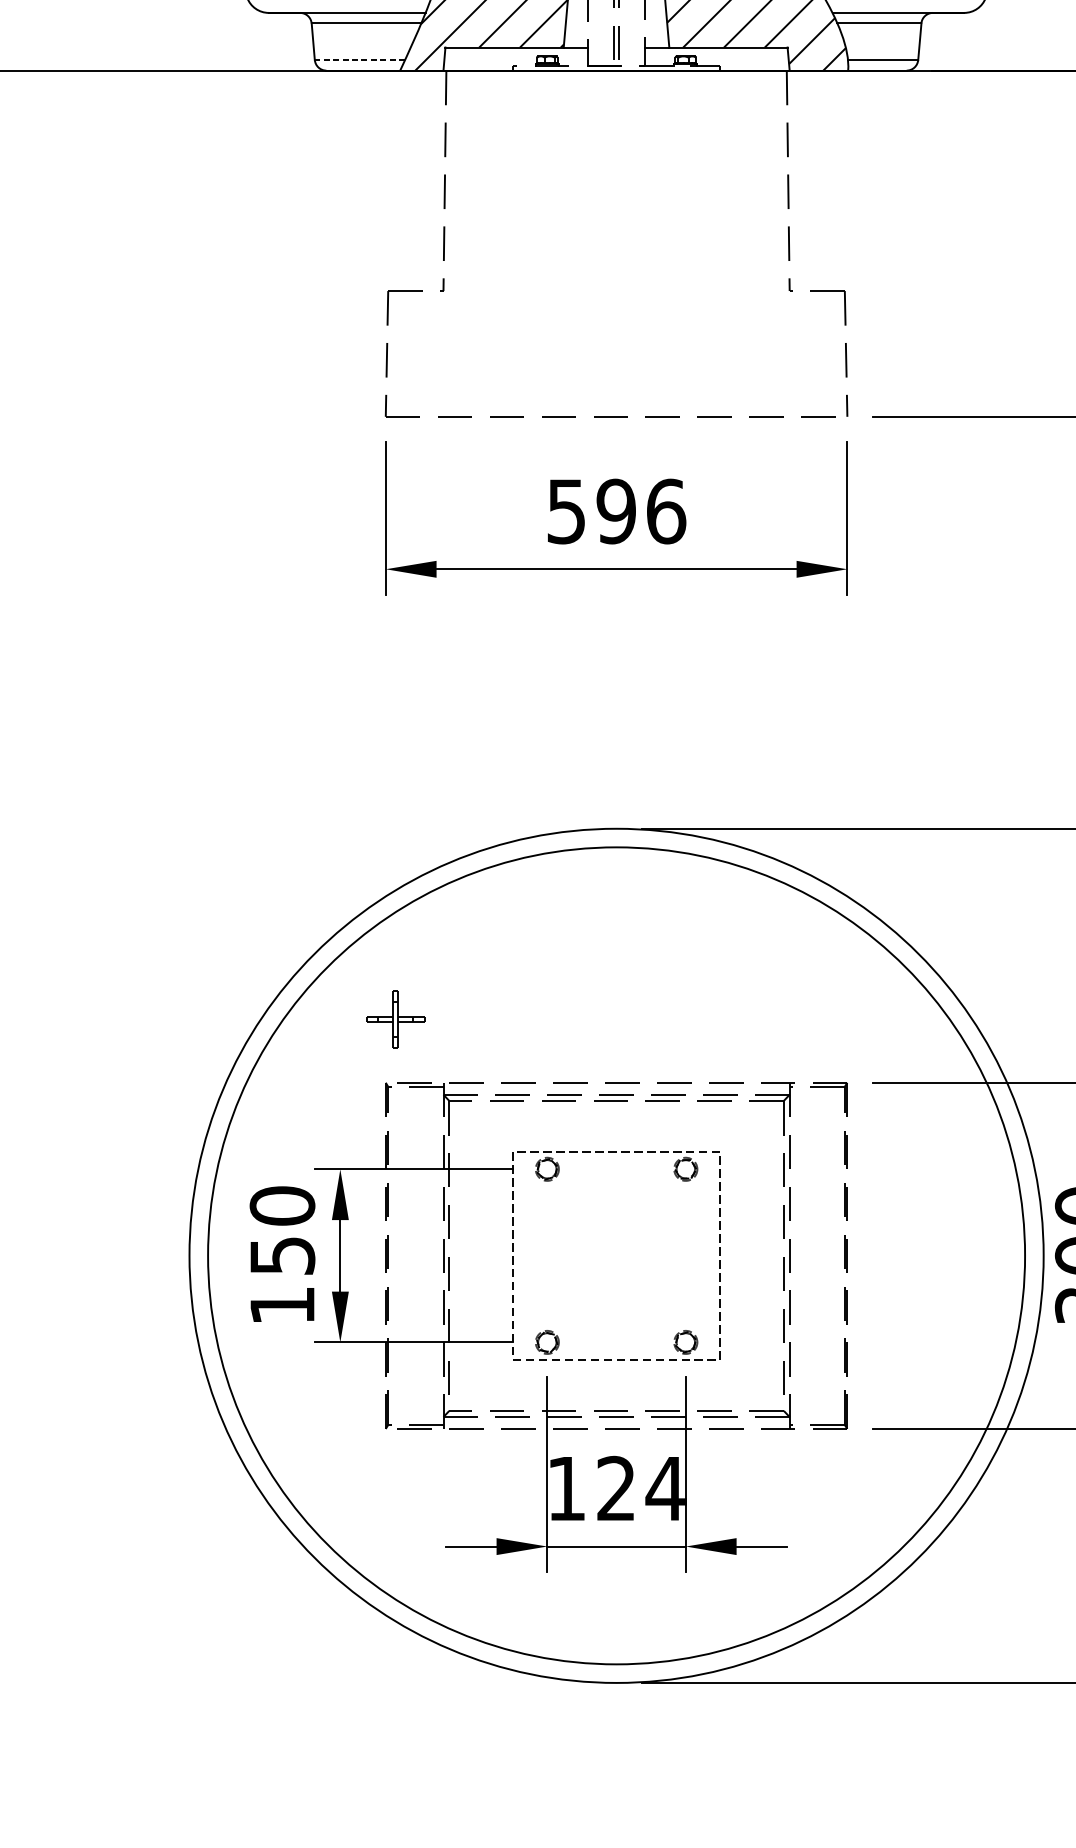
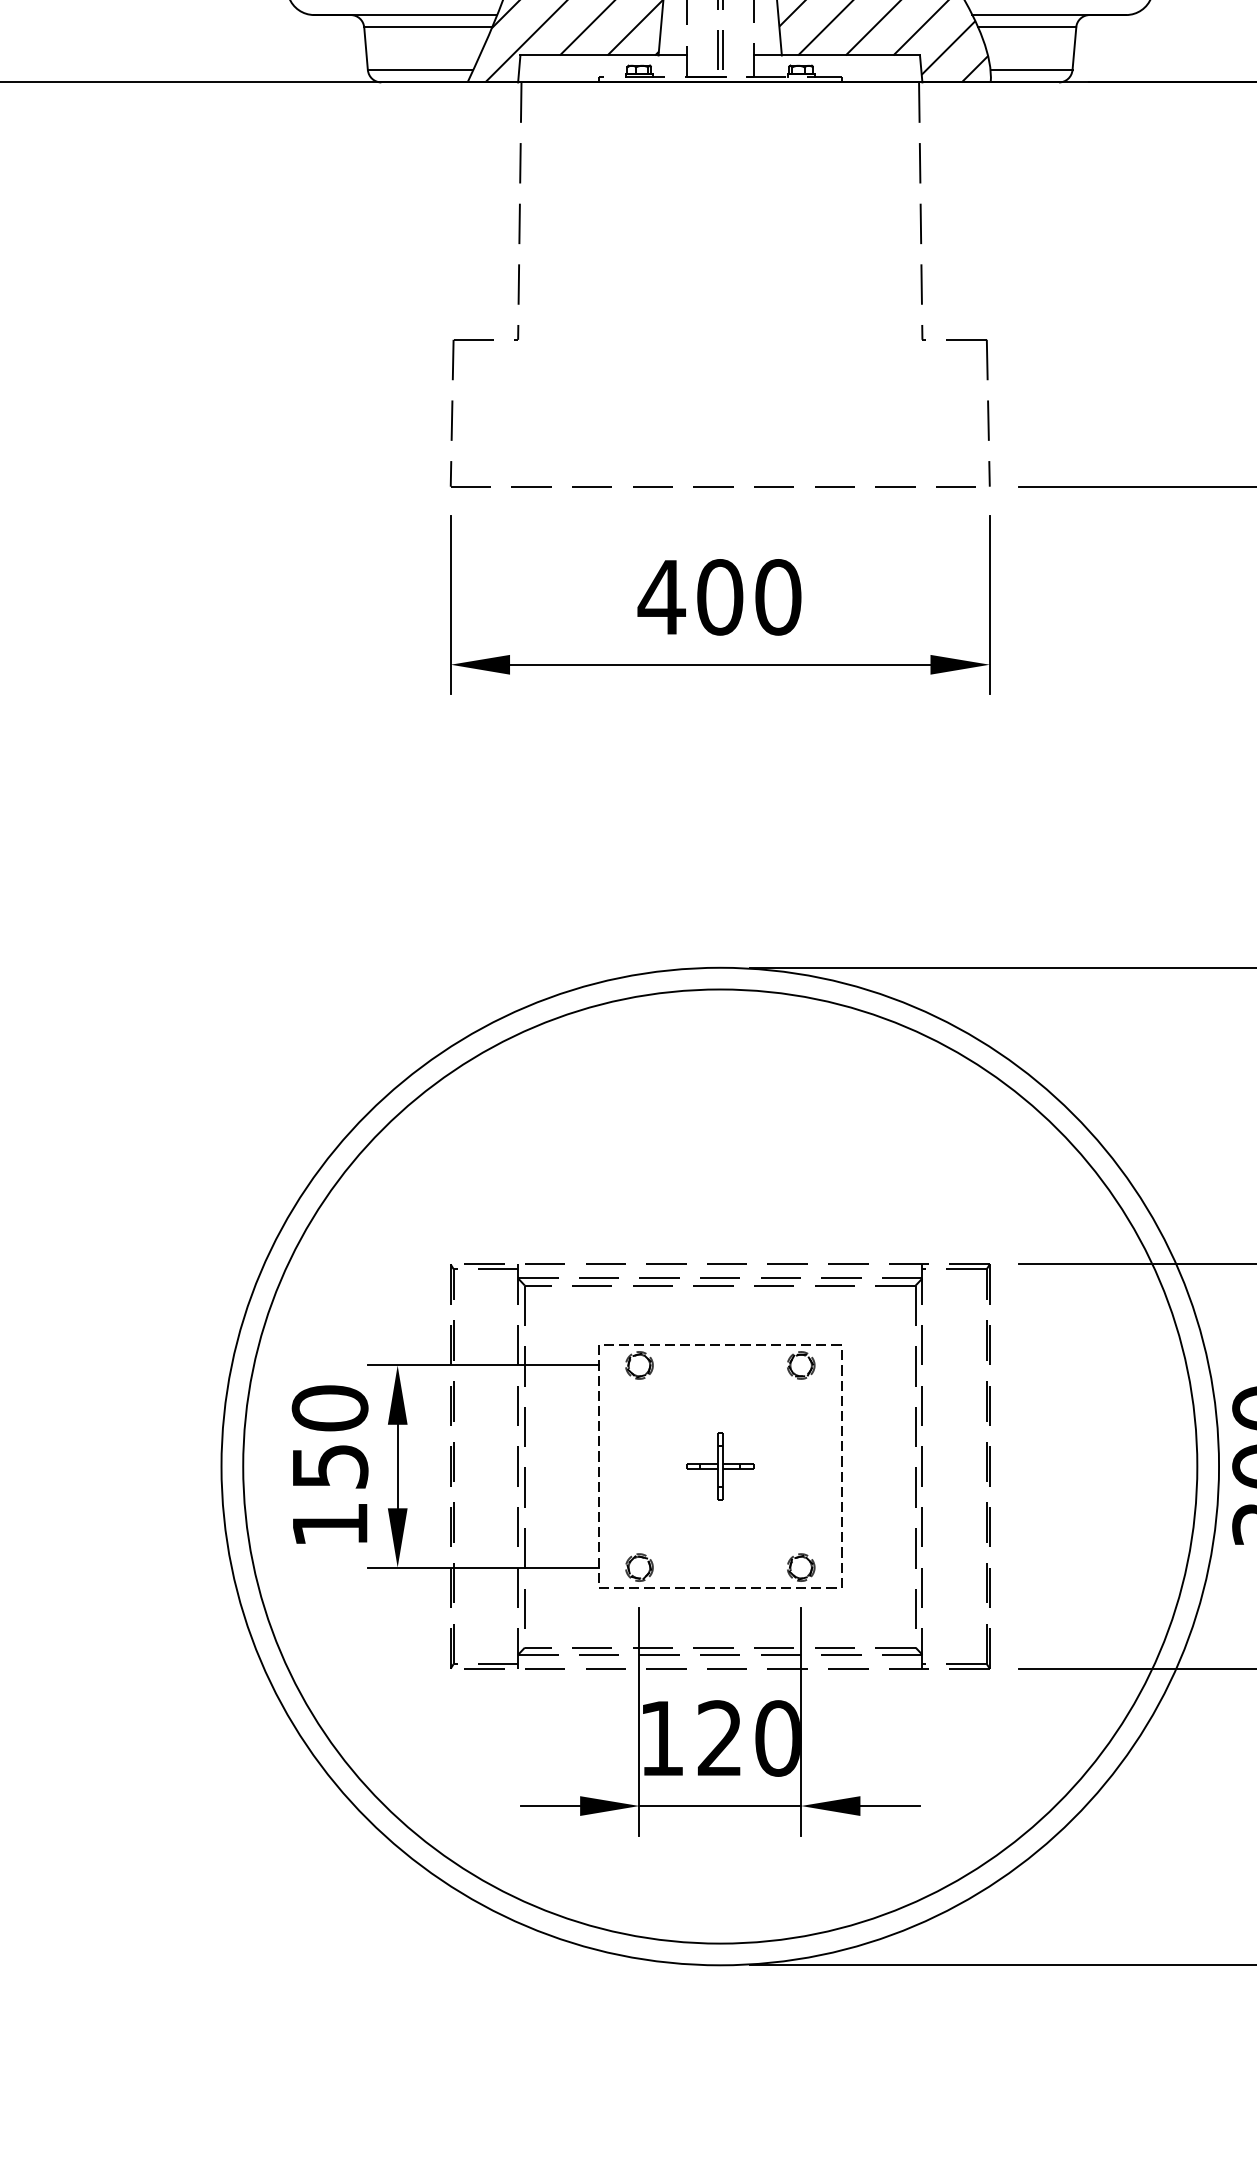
line: (359, 60) -> (420, 70), dashed -> solid
text: (615, 511) -> (719, 597), 596 -> 400
part: (395, 1019) -> (720, 1466), moved
text: (665, 1488) -> (777, 1738), 124 -> 120

